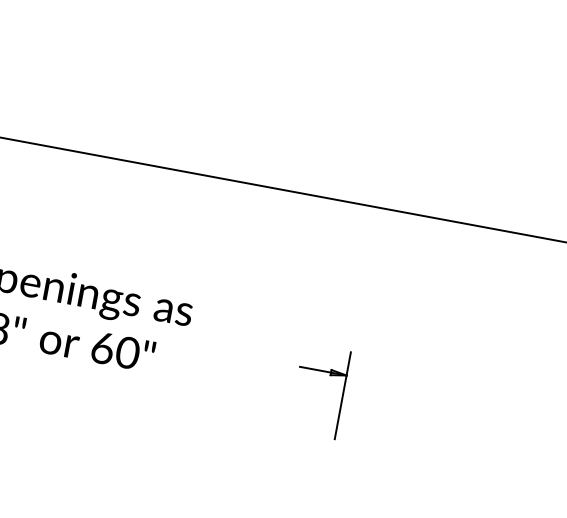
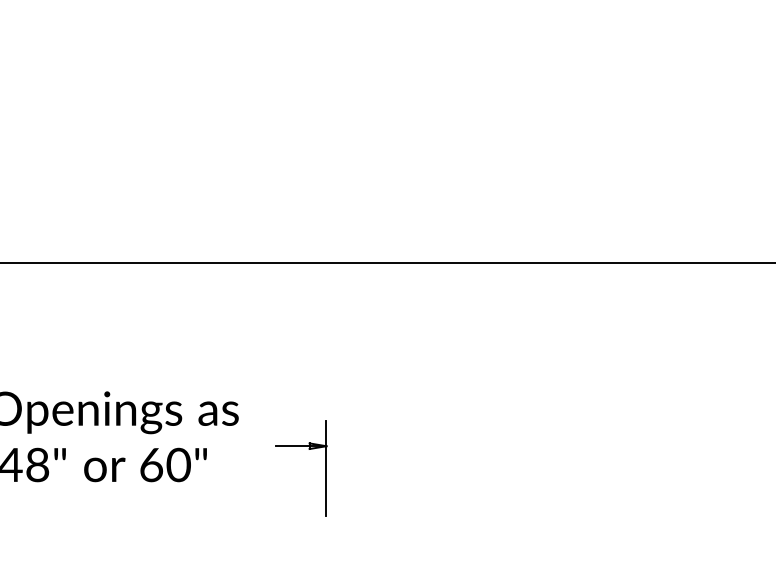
part: (329, 375) -> (308, 449), moved

